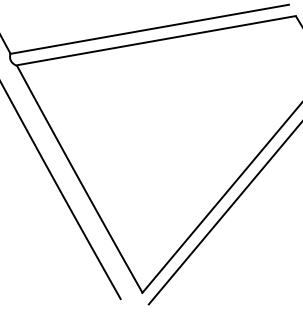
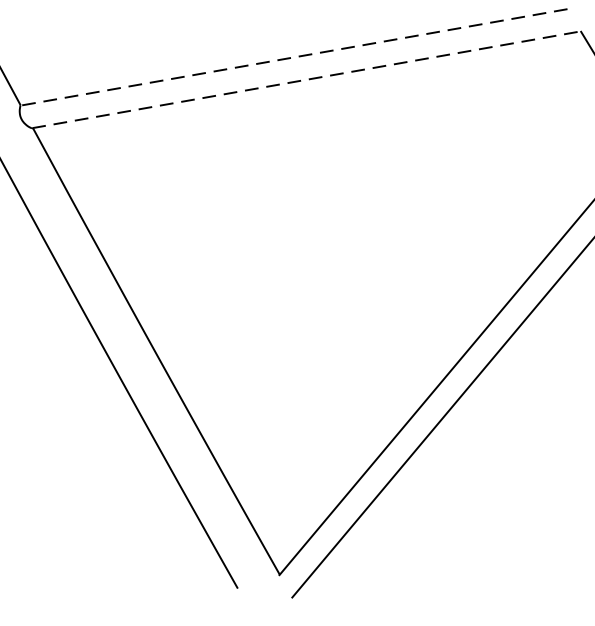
line: (149, 29) -> (293, 57), solid -> dashed
line: (156, 40) -> (307, 79), solid -> dashed

